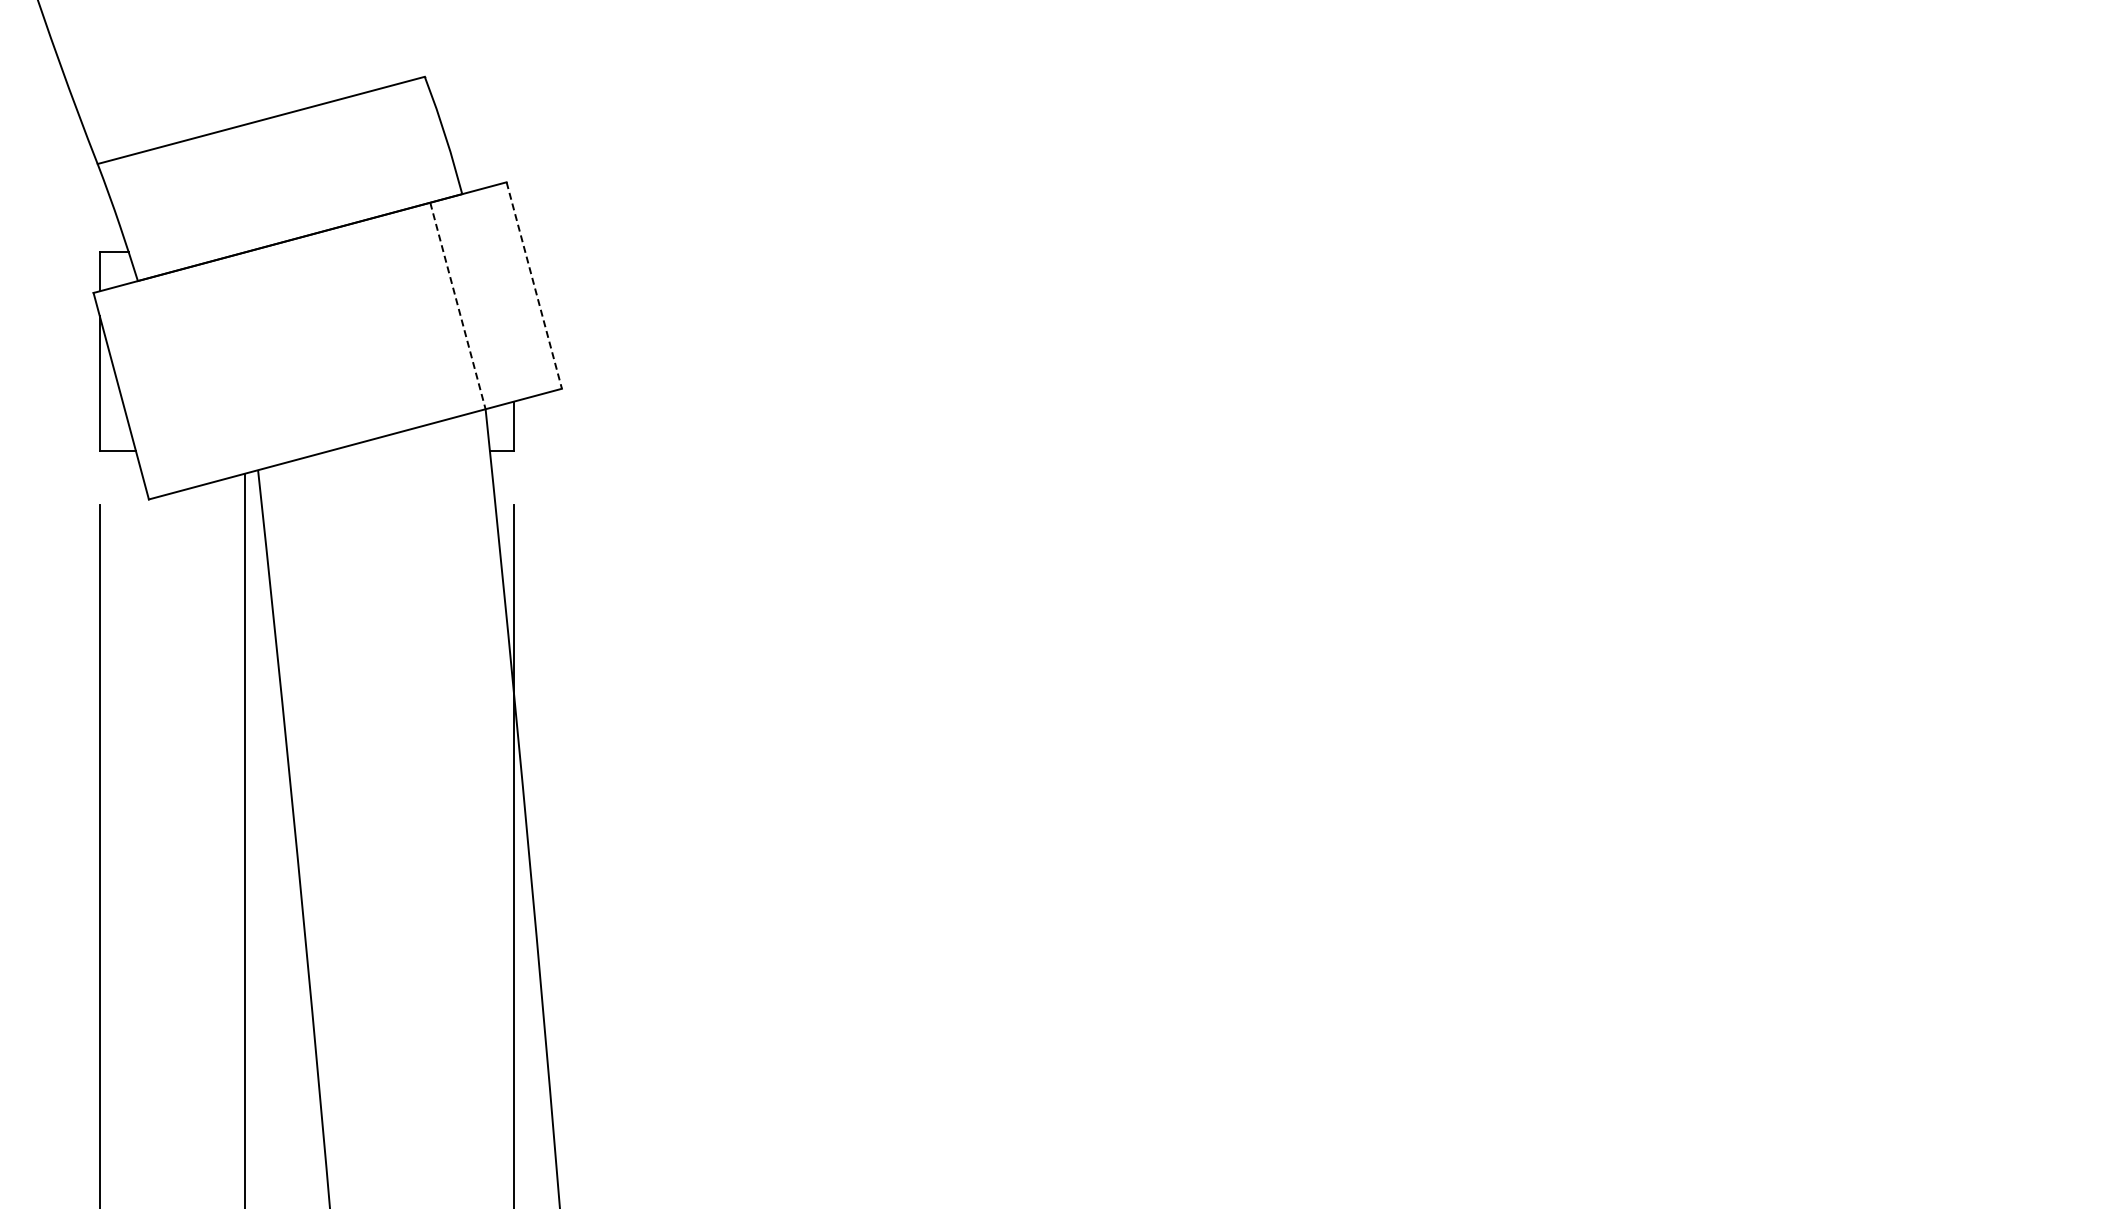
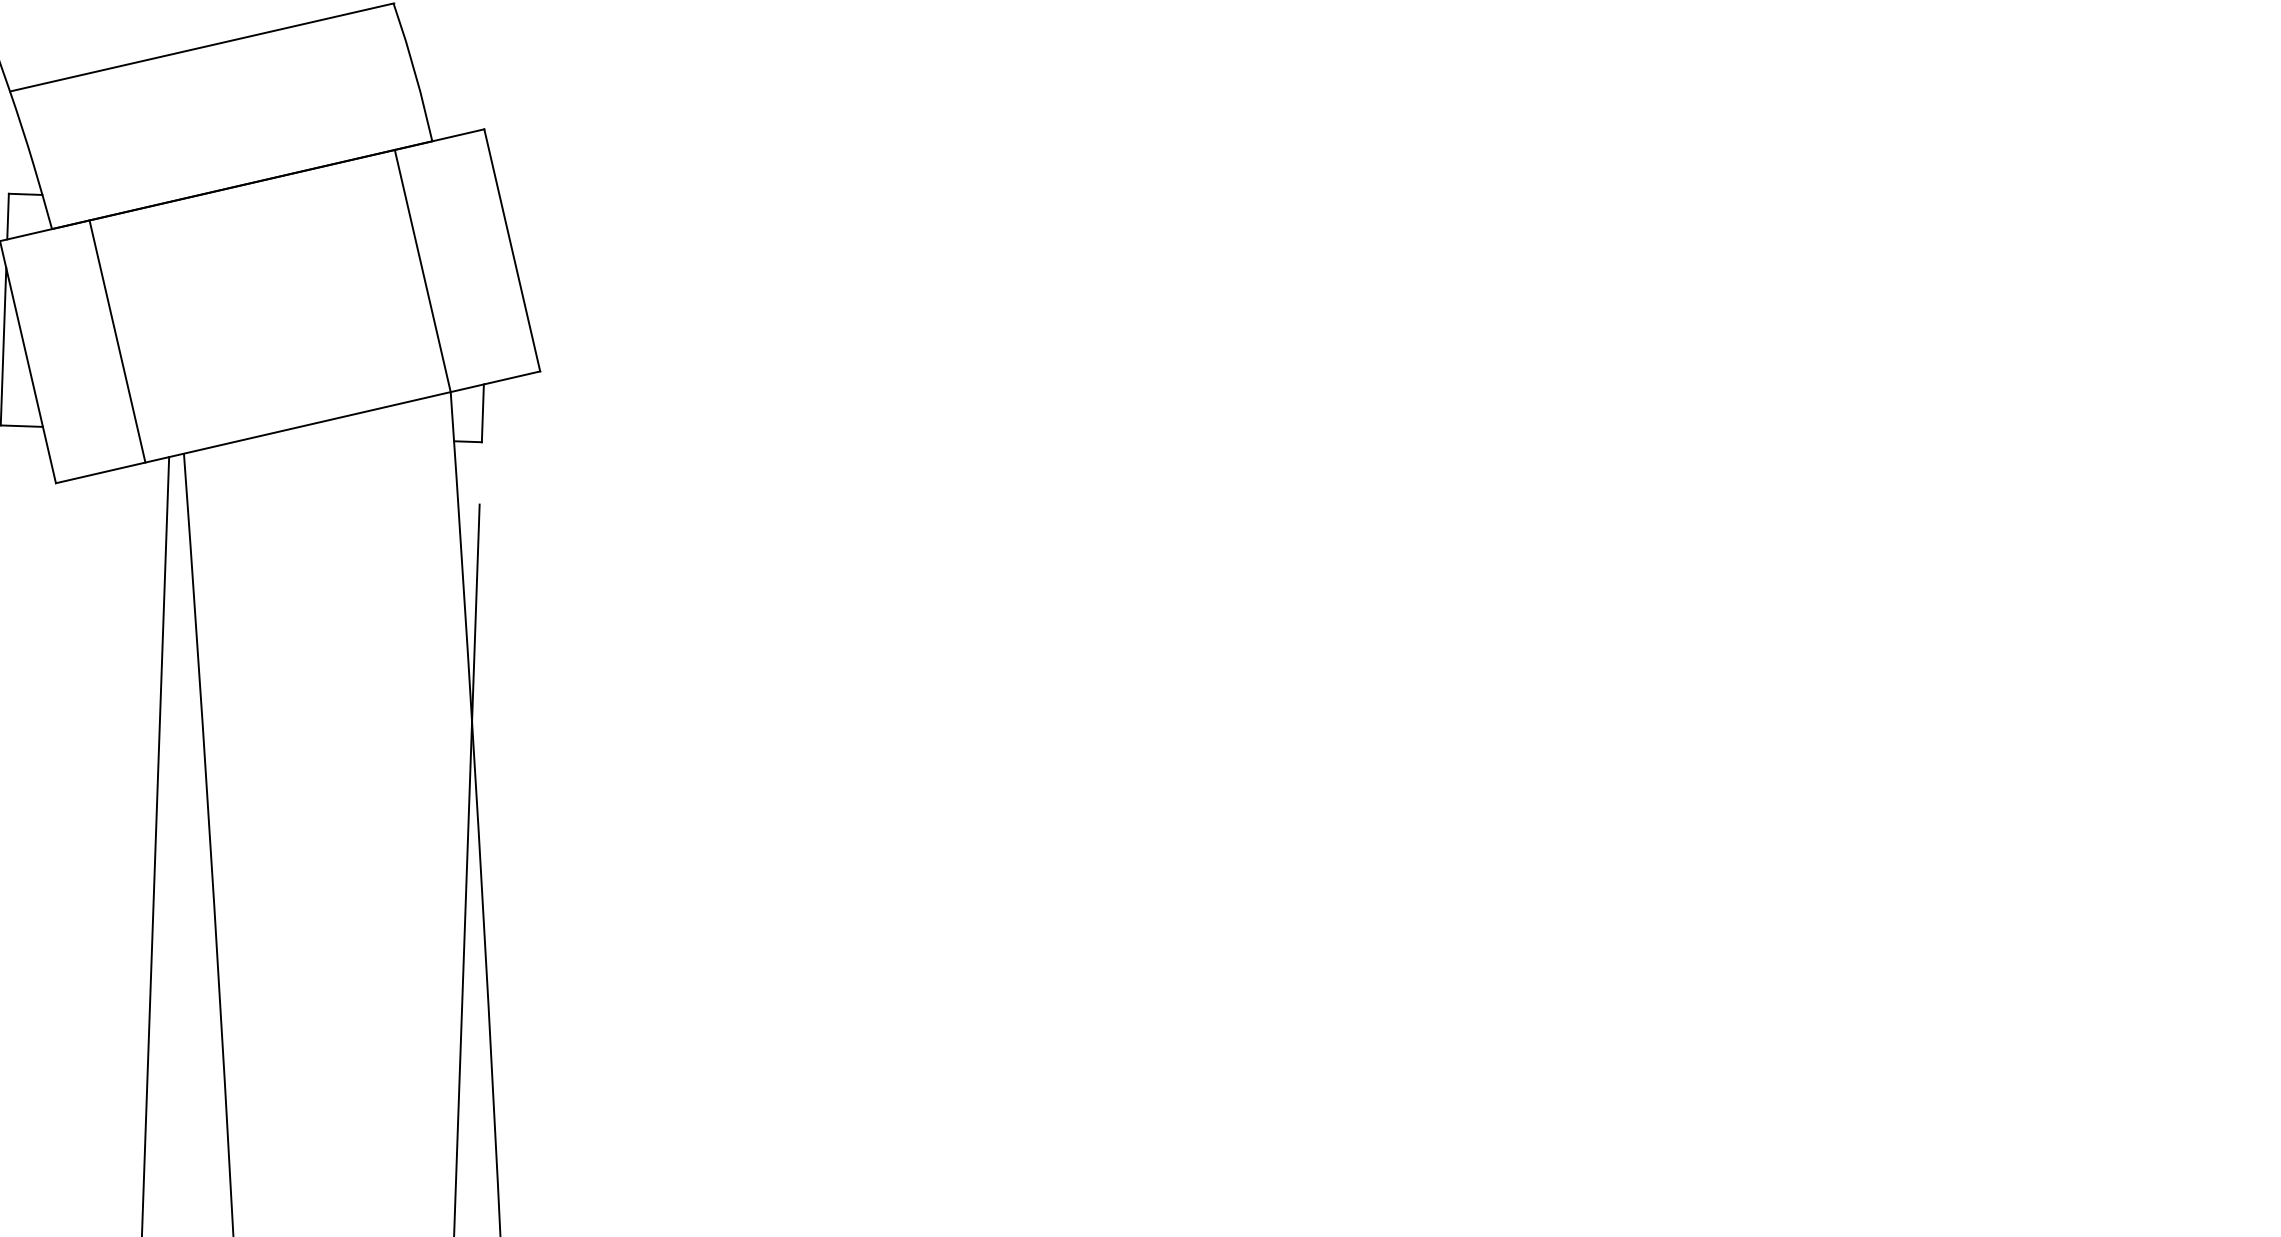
line: (534, 285) -> (512, 250), dashed -> solid
line: (457, 306) -> (422, 271), dashed -> solid
line: (197, 375) -> (117, 341), added

